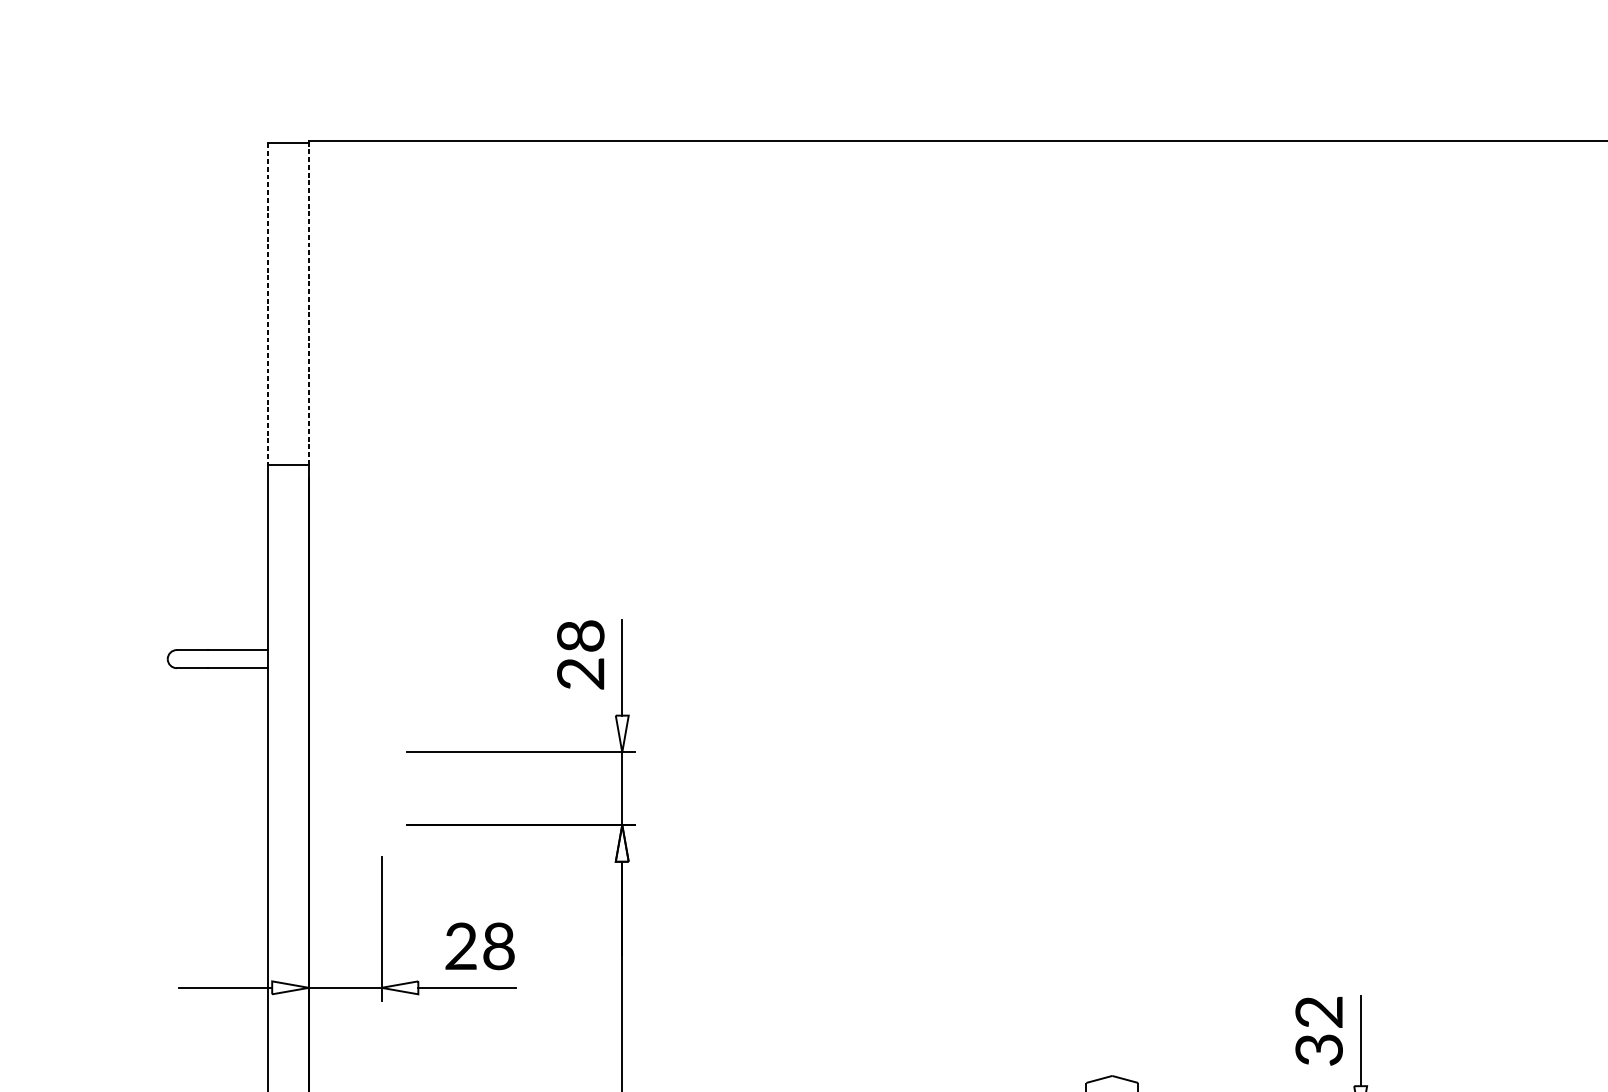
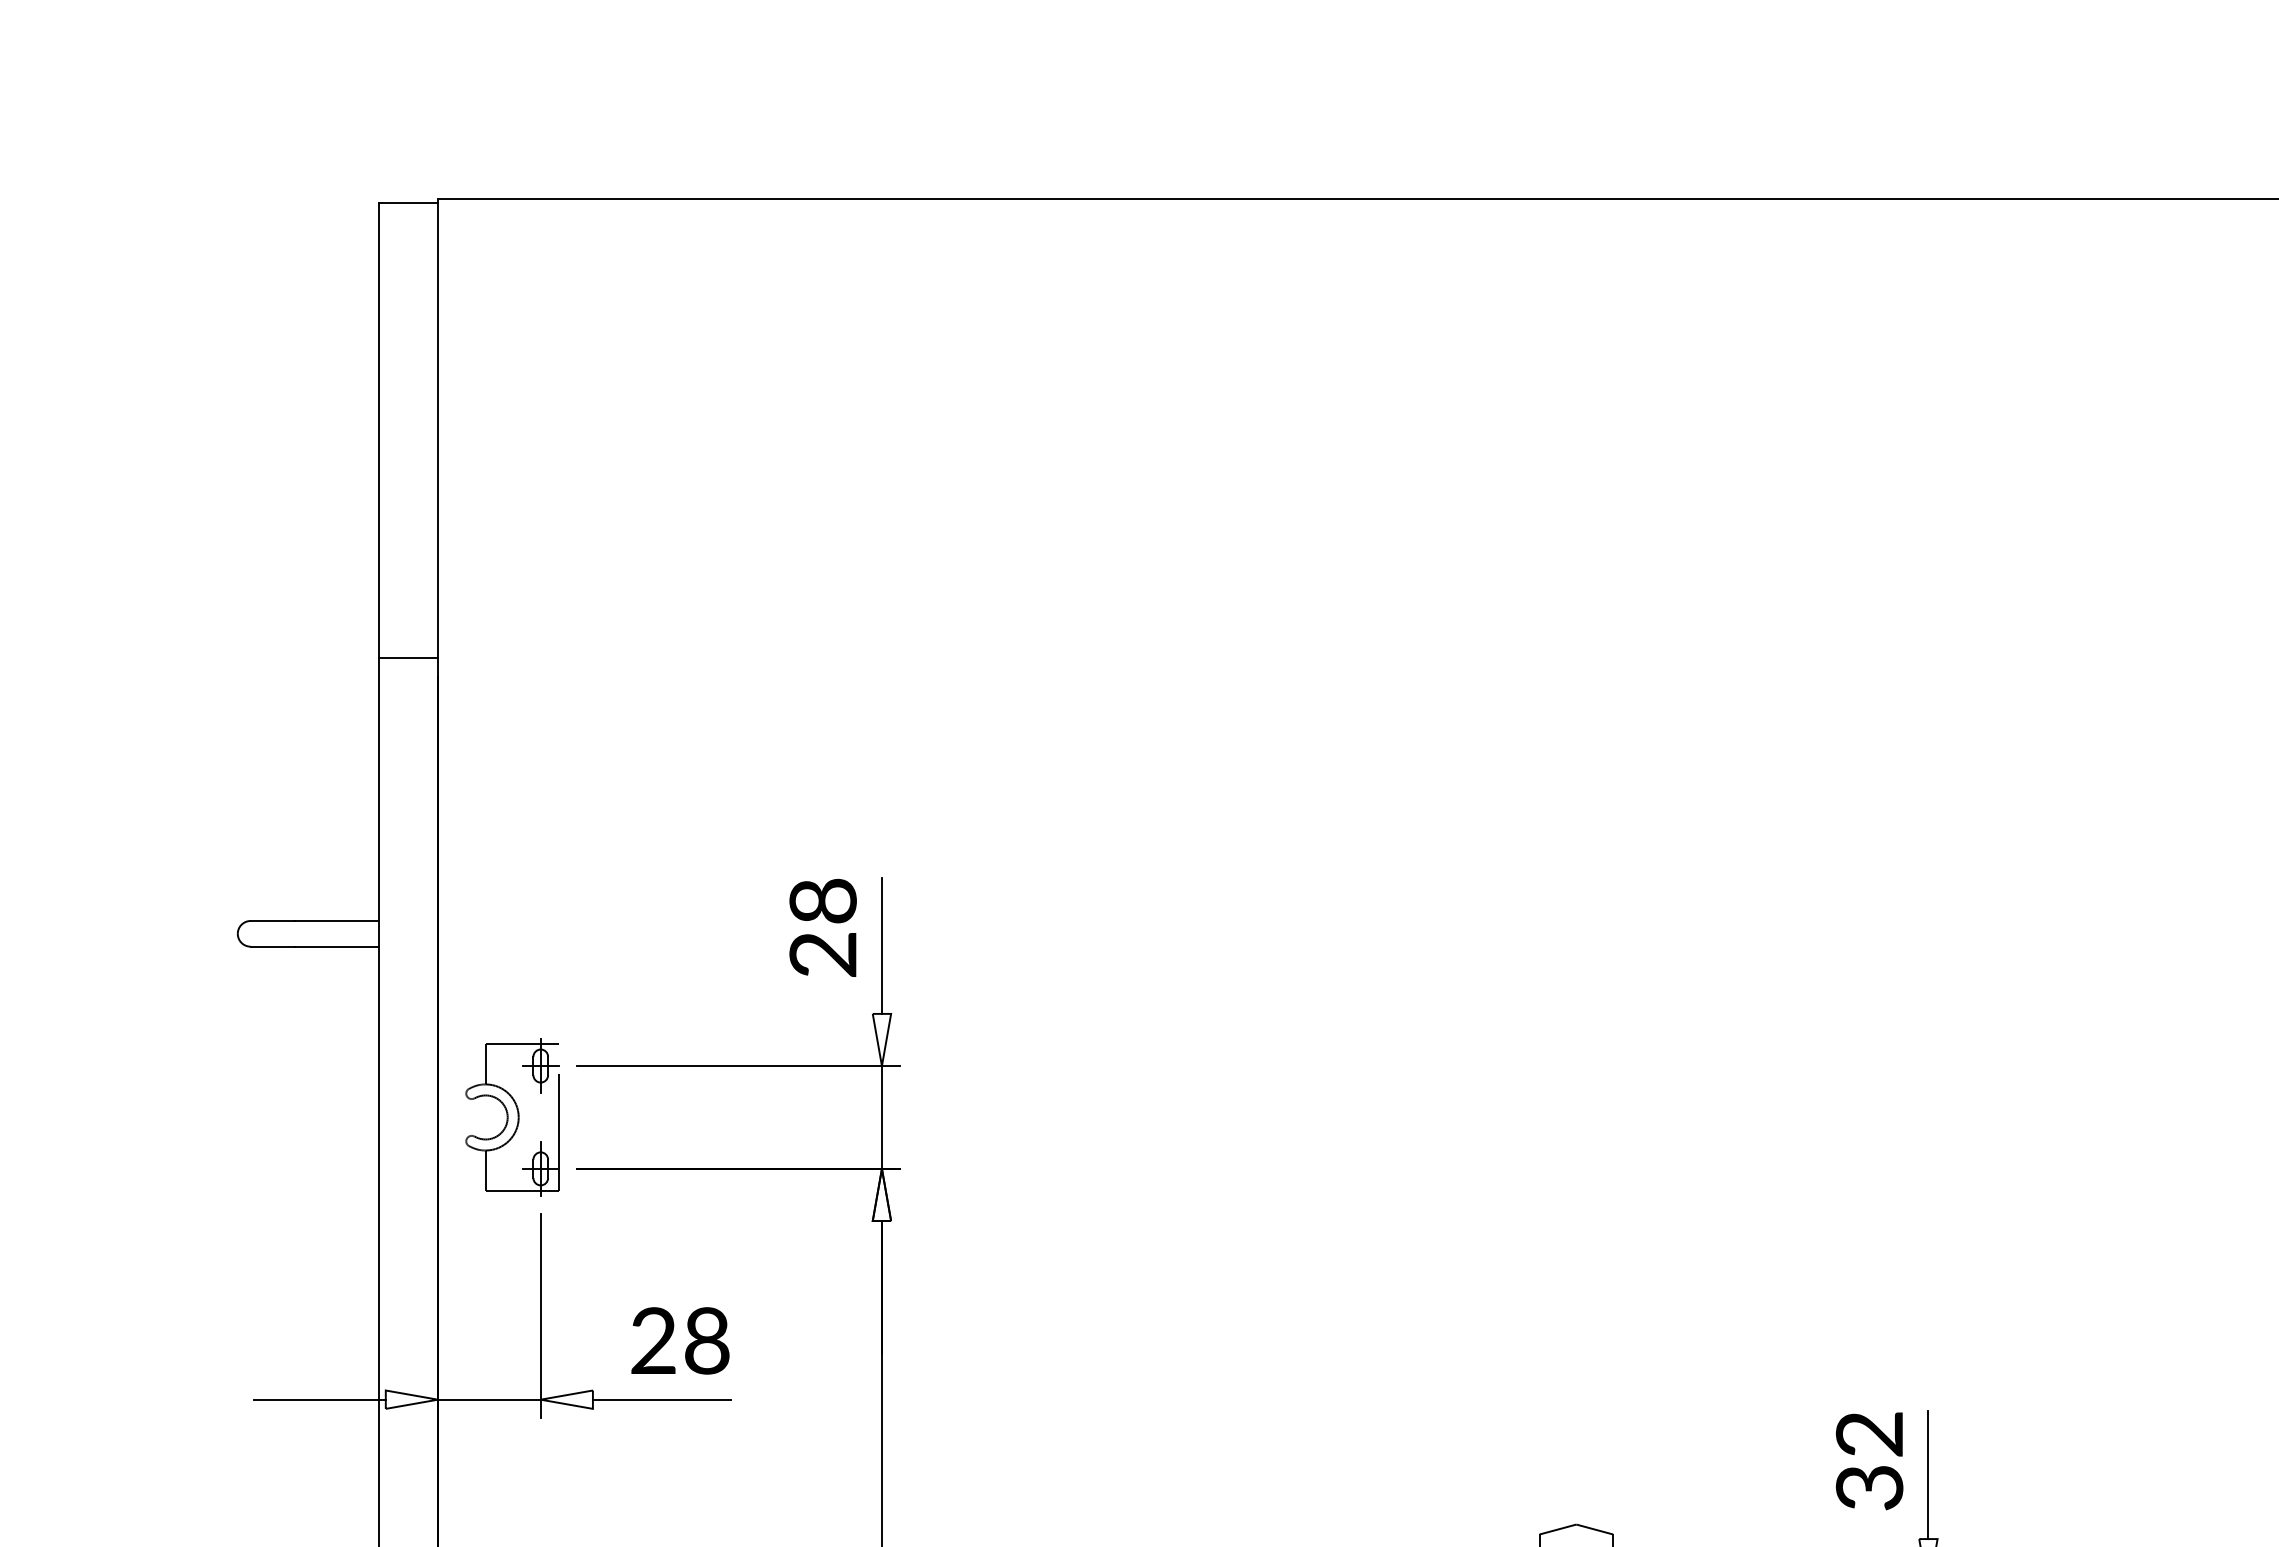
line: (267, 303) -> (379, 430), dashed -> solid
line: (308, 303) -> (437, 430), dashed -> solid
part: (361, 788) -> (512, 1117), added

